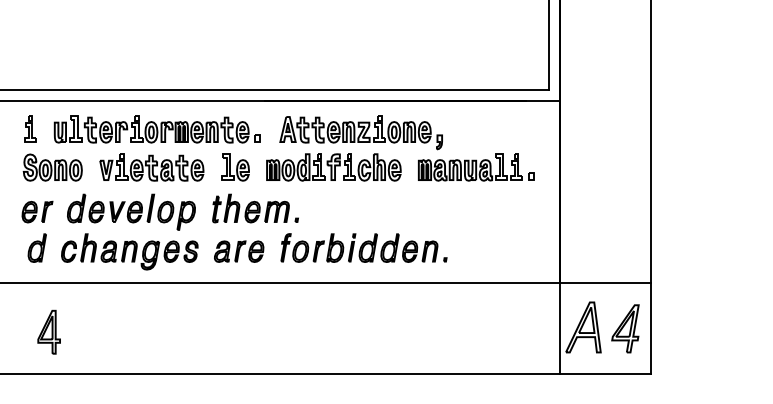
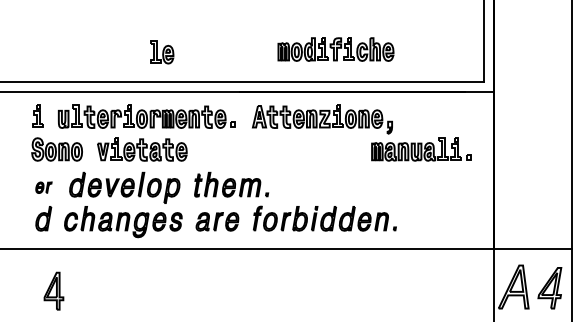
part: (235, 167) -> (161, 52), moved
part: (333, 167) -> (335, 49), moved
part: (37, 211) -> (43, 187), size x0.6

